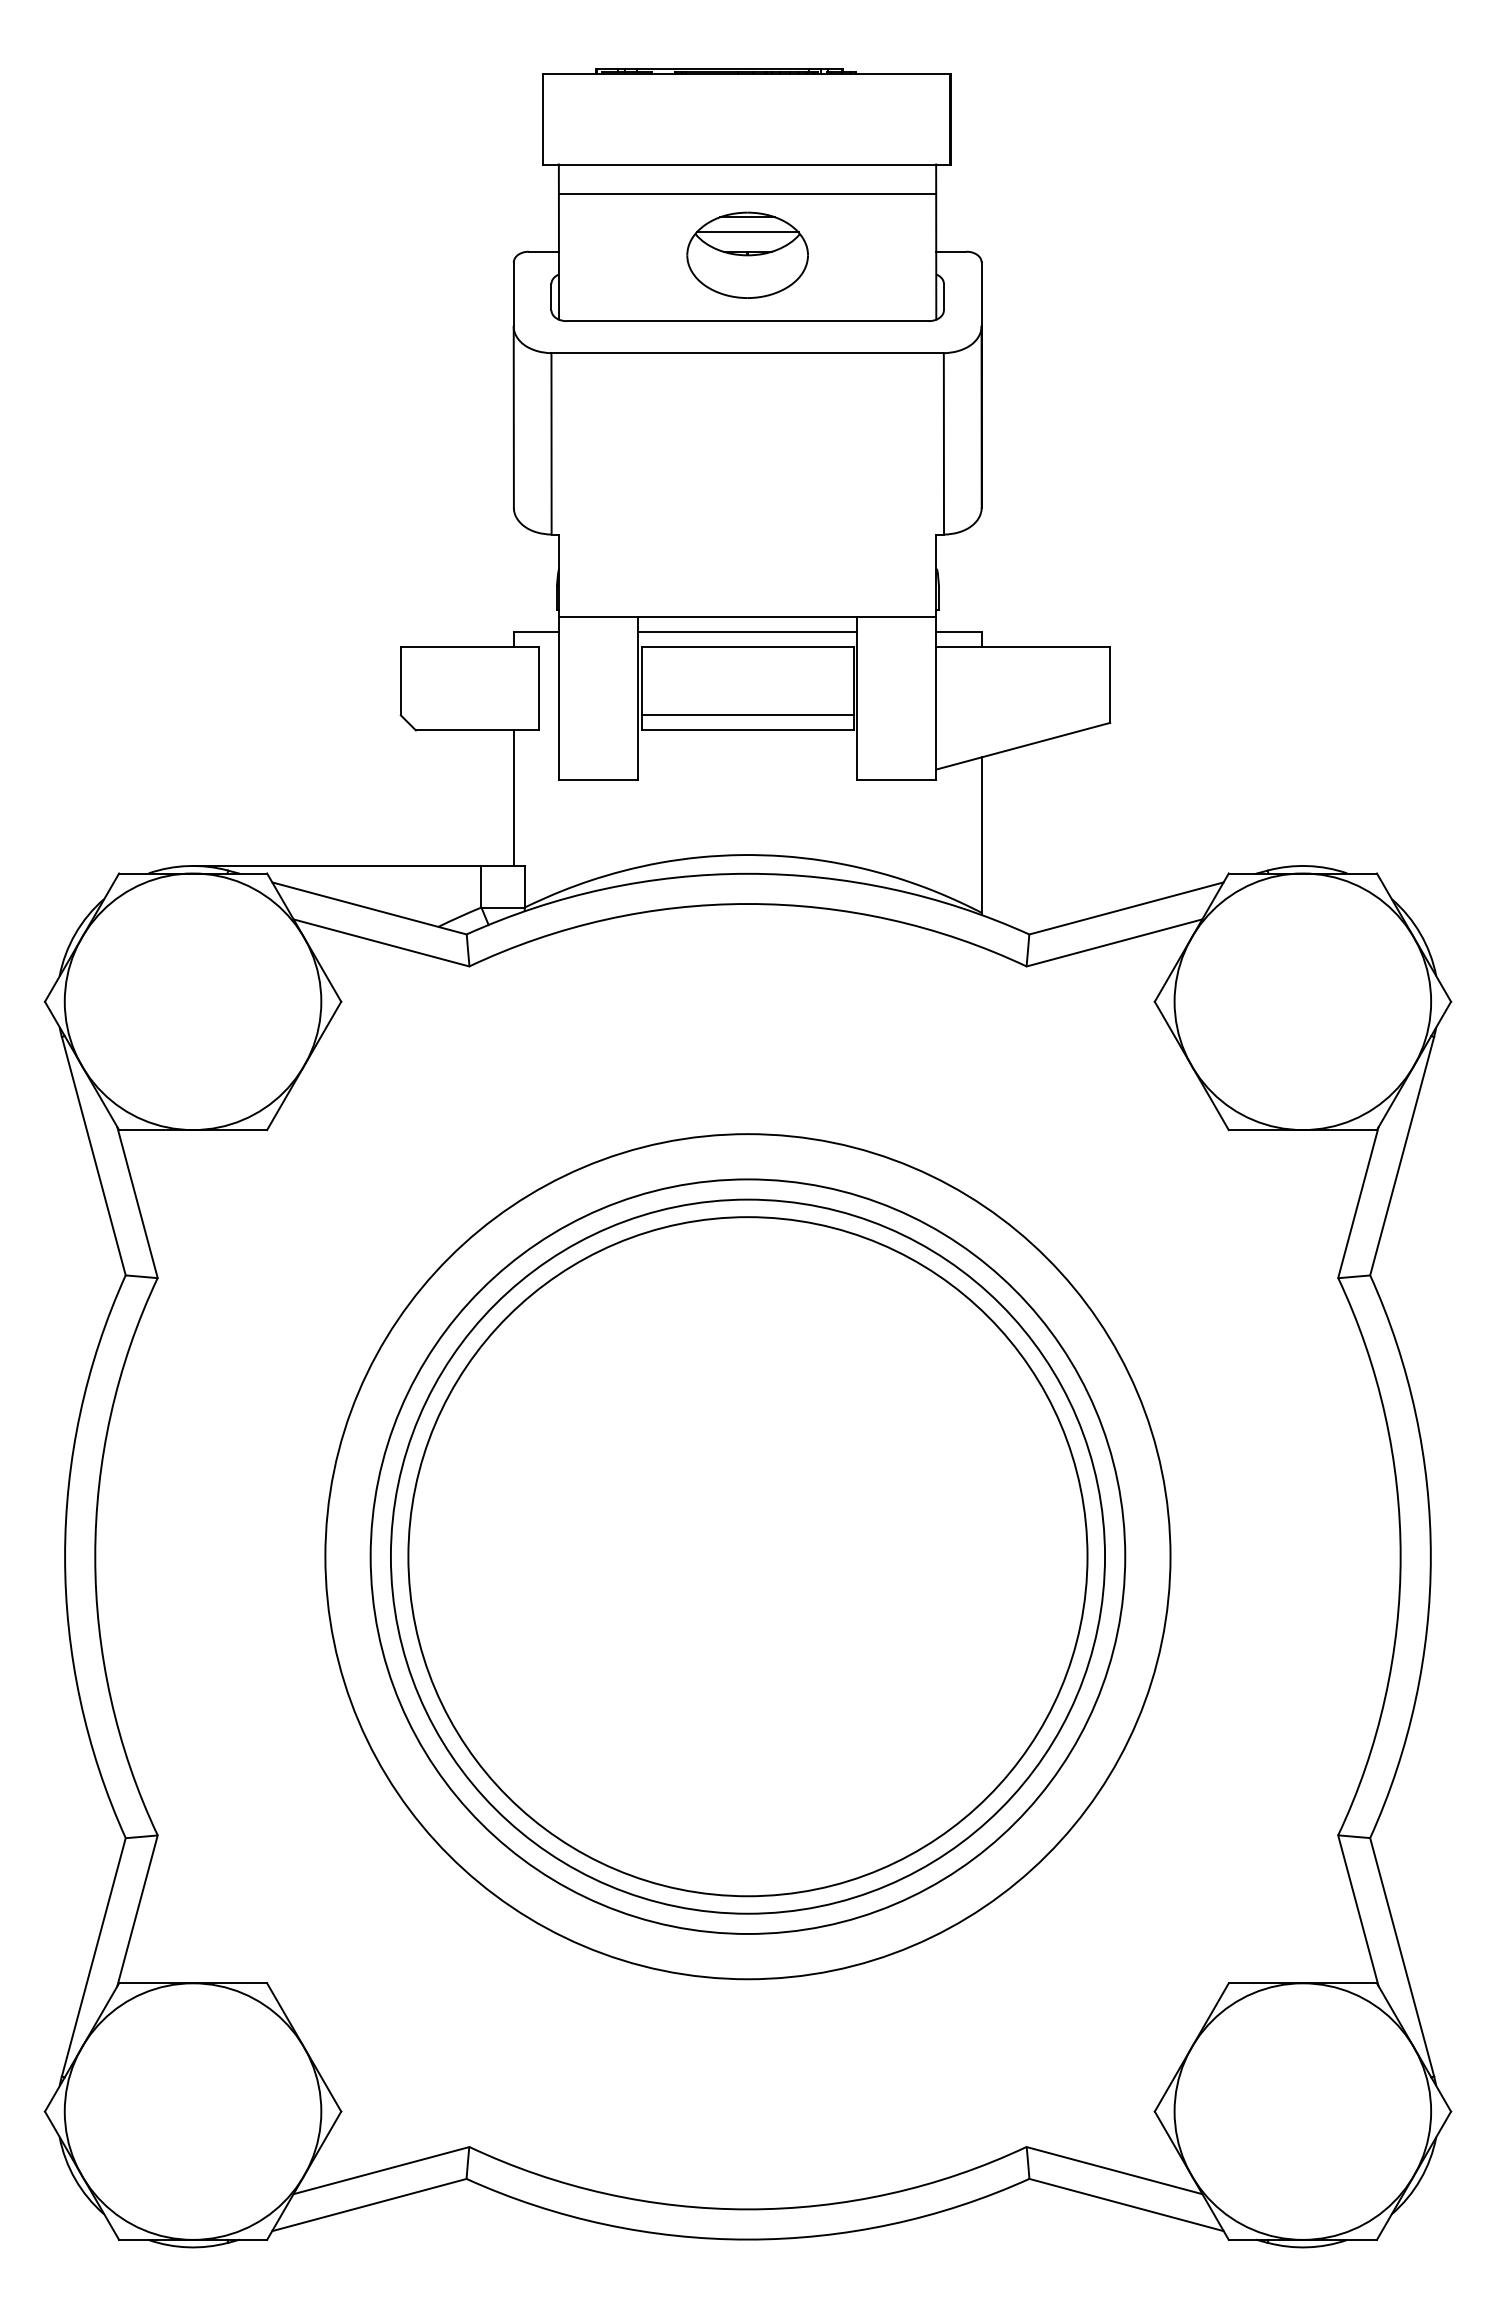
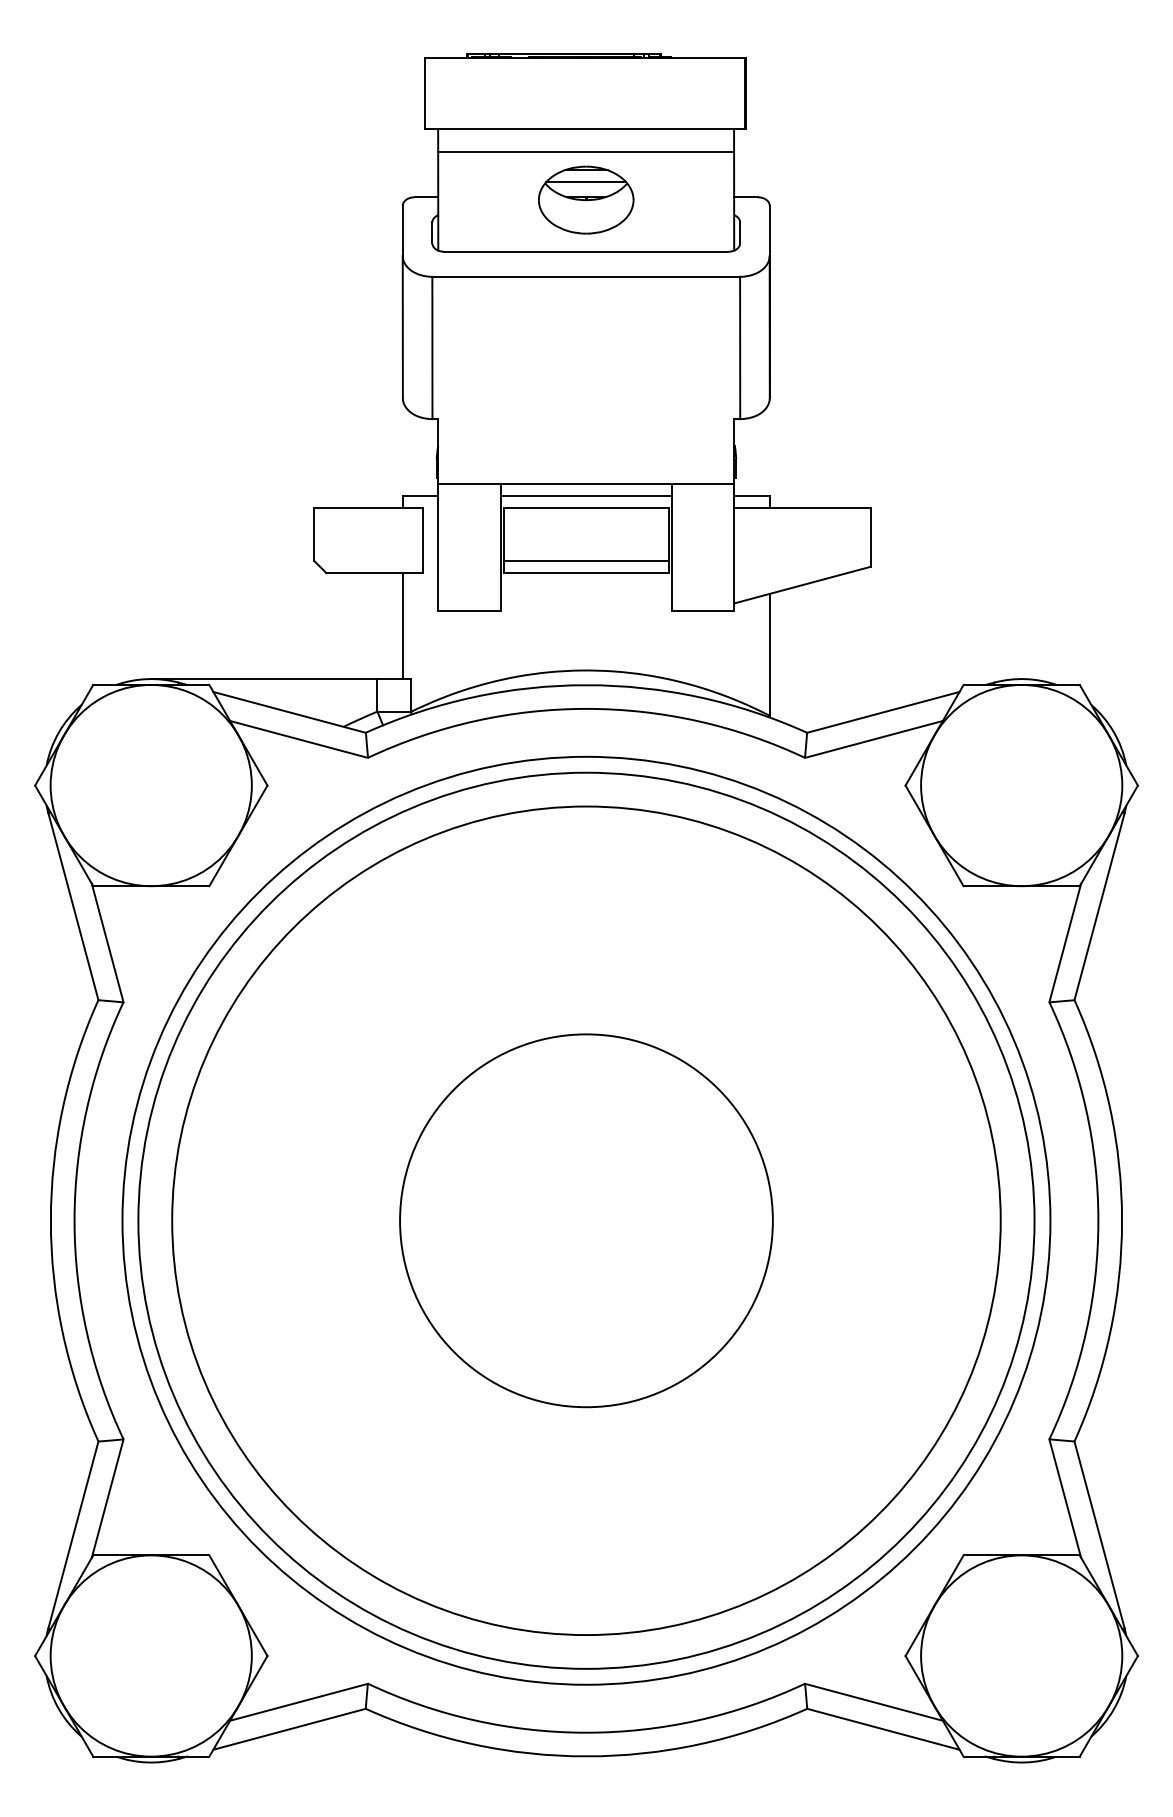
circle: (747, 1556) -> (586, 1220), size x0.7
circle: (747, 1556) -> (586, 1220), size x1.4
circle: (747, 1556) -> (586, 1220), size x1.4
circle: (747, 1556) -> (586, 1220), size x1.6

